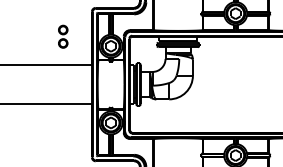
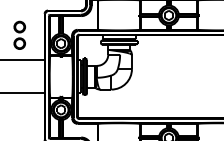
part: (63, 36) -> (20, 35), size x1.43

